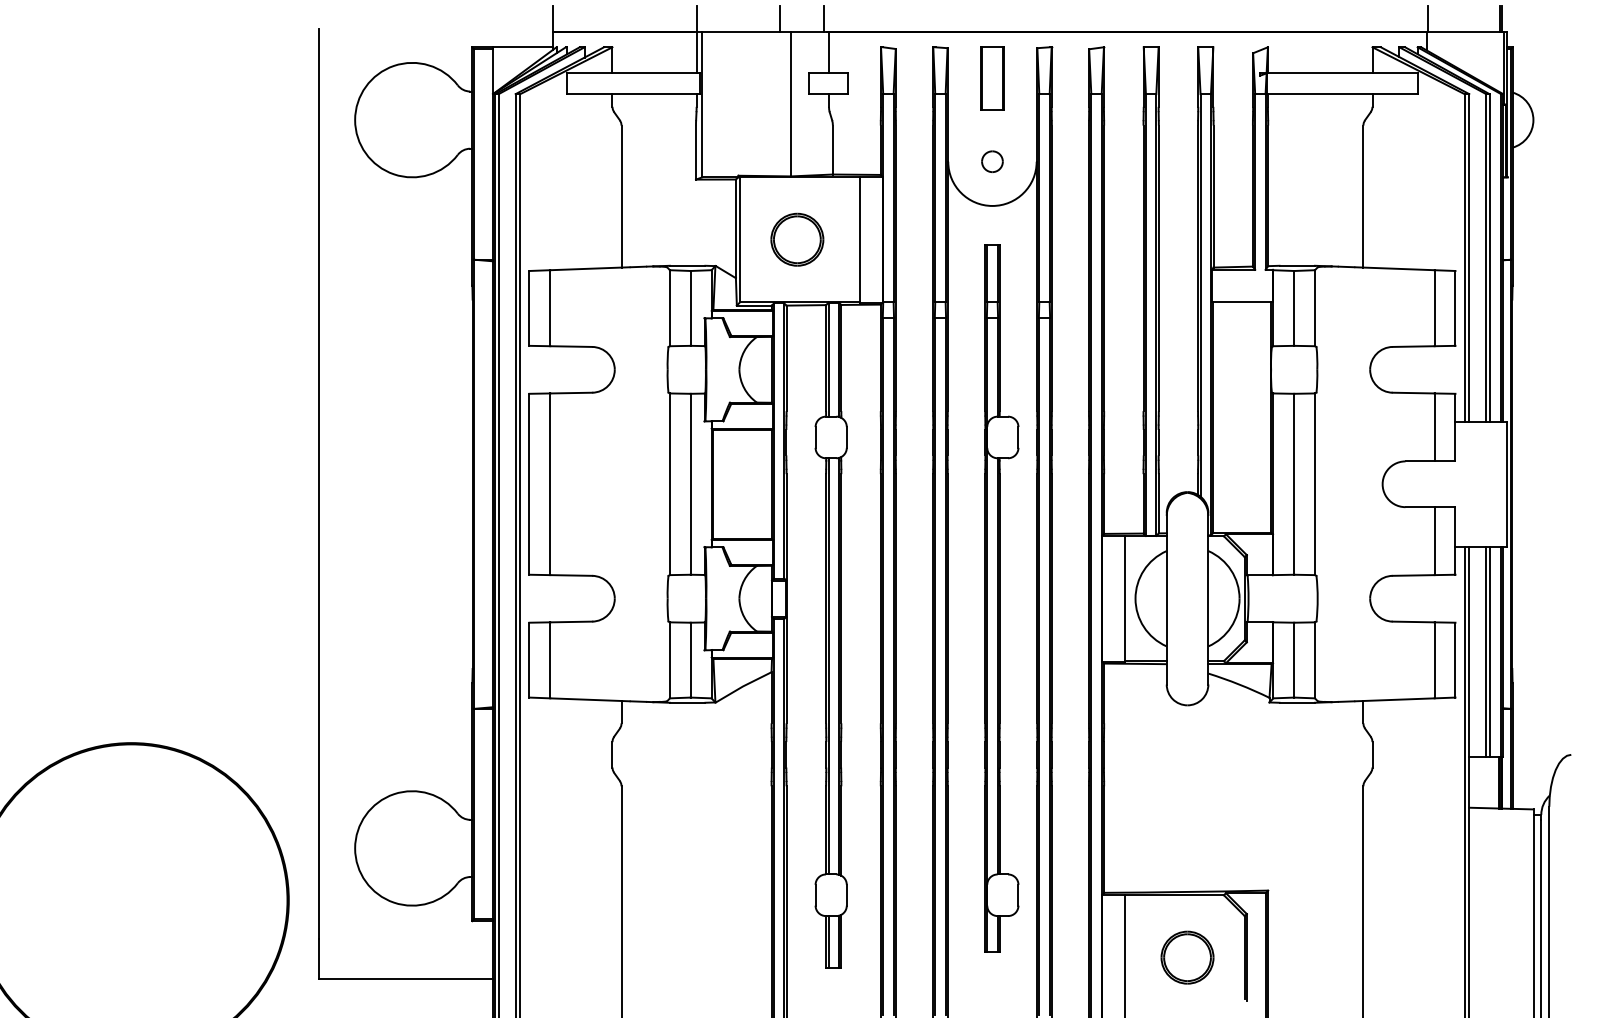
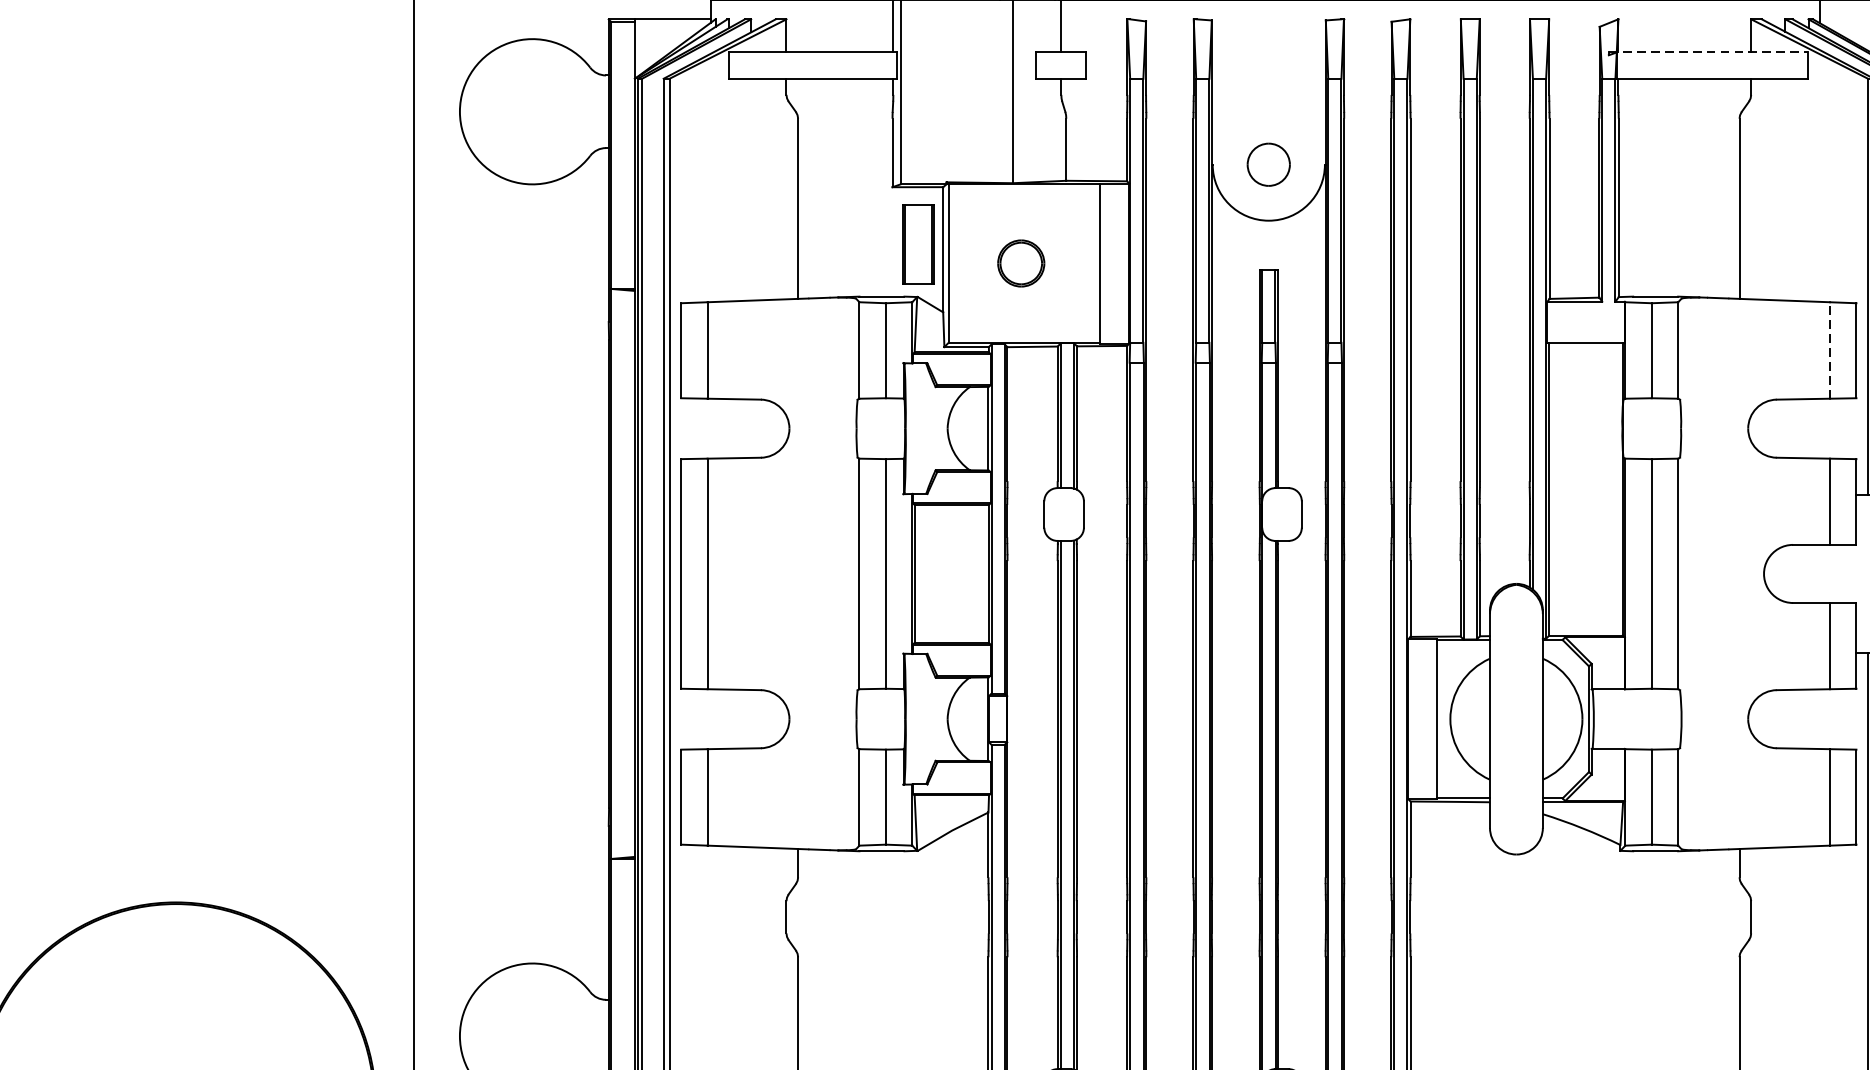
line: (1339, 73) -> (1709, 52), solid -> dashed
part: (992, 78) -> (918, 244), moved
part: (992, 161) -> (1268, 164), size x1.6
part: (797, 239) -> (1021, 263), size x0.7
line: (1434, 307) -> (1829, 349), solid -> dashed

